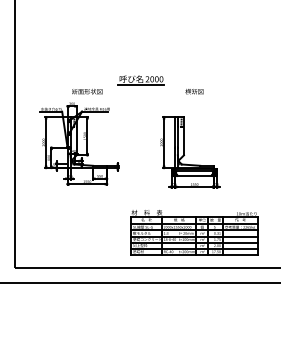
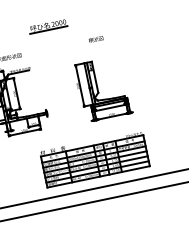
part: (140, 80) -> (47, 26), moved
part: (194, 232) -> (94, 158), moved

